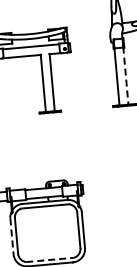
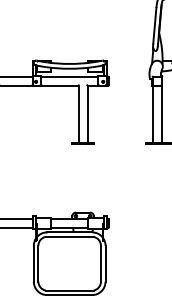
line: (125, 76) -> (161, 114), dashed -> solid
line: (11, 236) -> (33, 263), dashed -> solid
line: (49, 259) -> (69, 290), dashed -> solid

